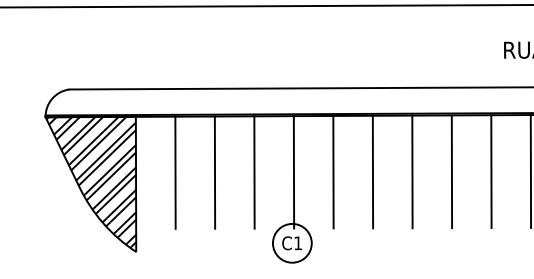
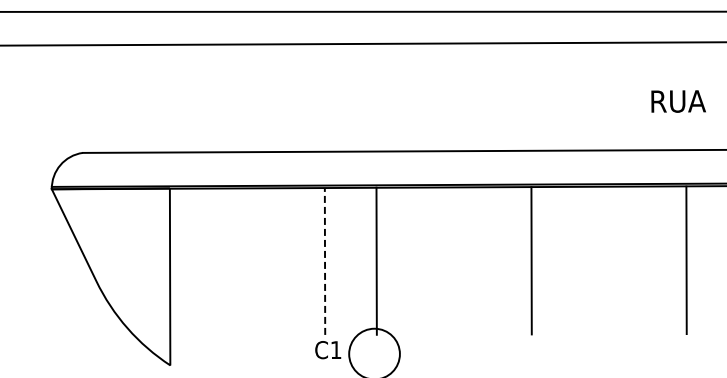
line: (254, 171) -> (325, 260), solid -> dashed
line: (333, 171) -> (428, 260), removed
line: (372, 171) -> (479, 260), removed
line: (452, 171) -> (583, 260), removed
line: (491, 171) -> (634, 260), removed
line: (175, 172) -> (221, 261), removed
line: (215, 172) -> (273, 261), removed
hatch: (91, 182) -> (111, 274), removed
text: (292, 243) -> (328, 350), moved

